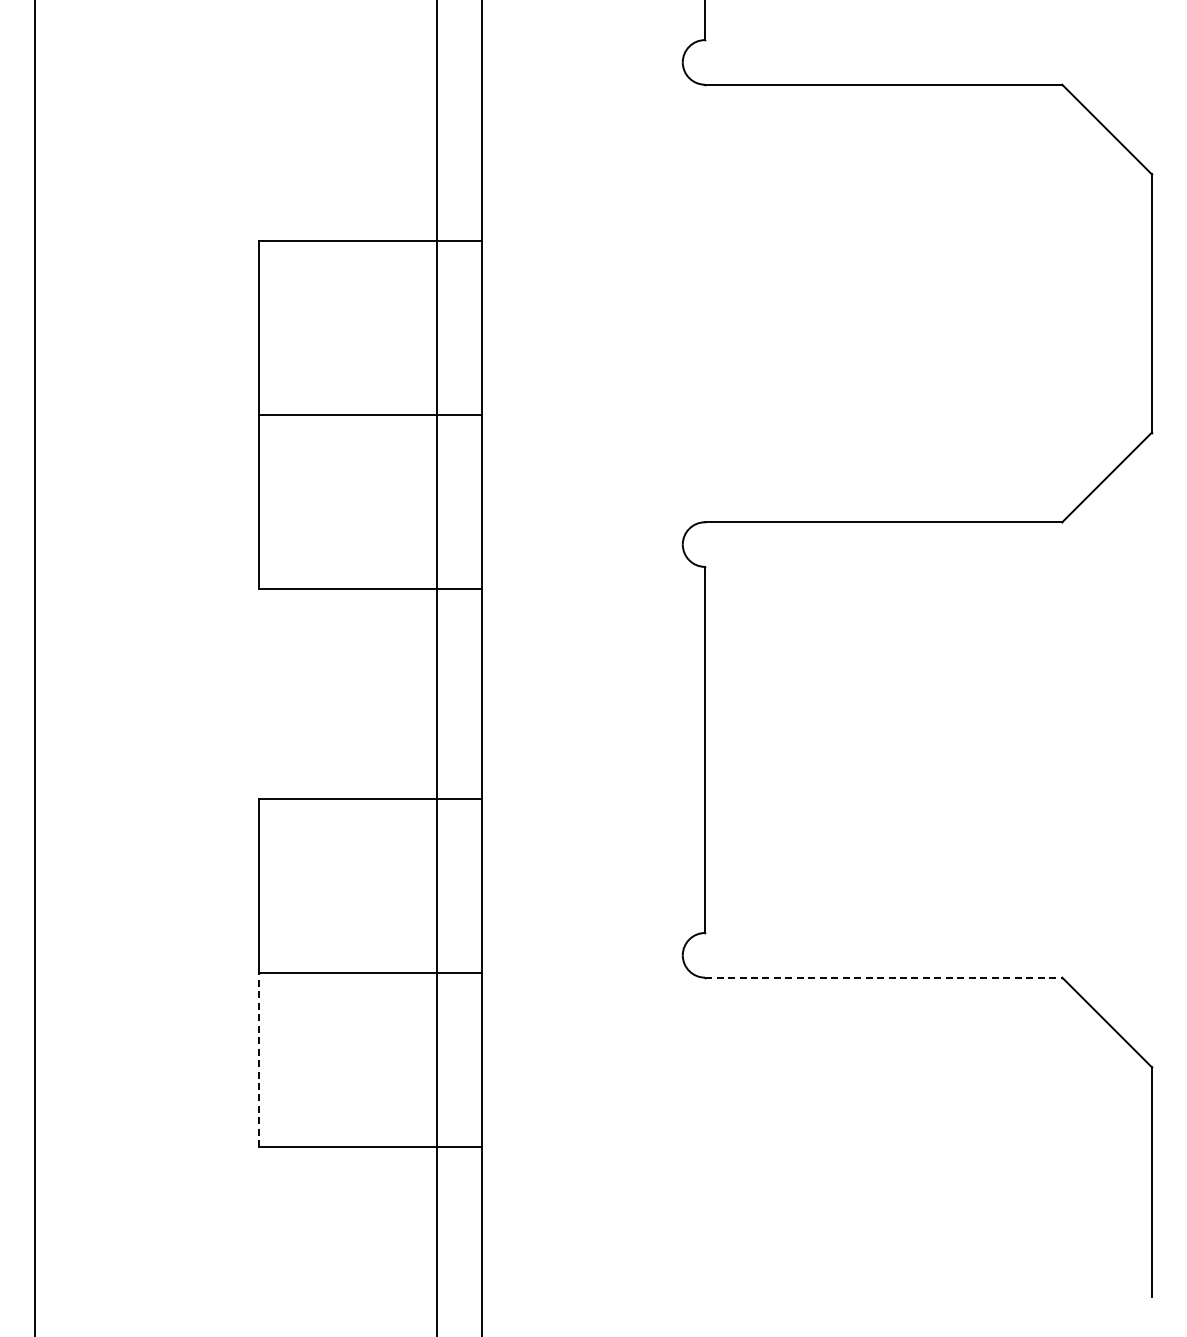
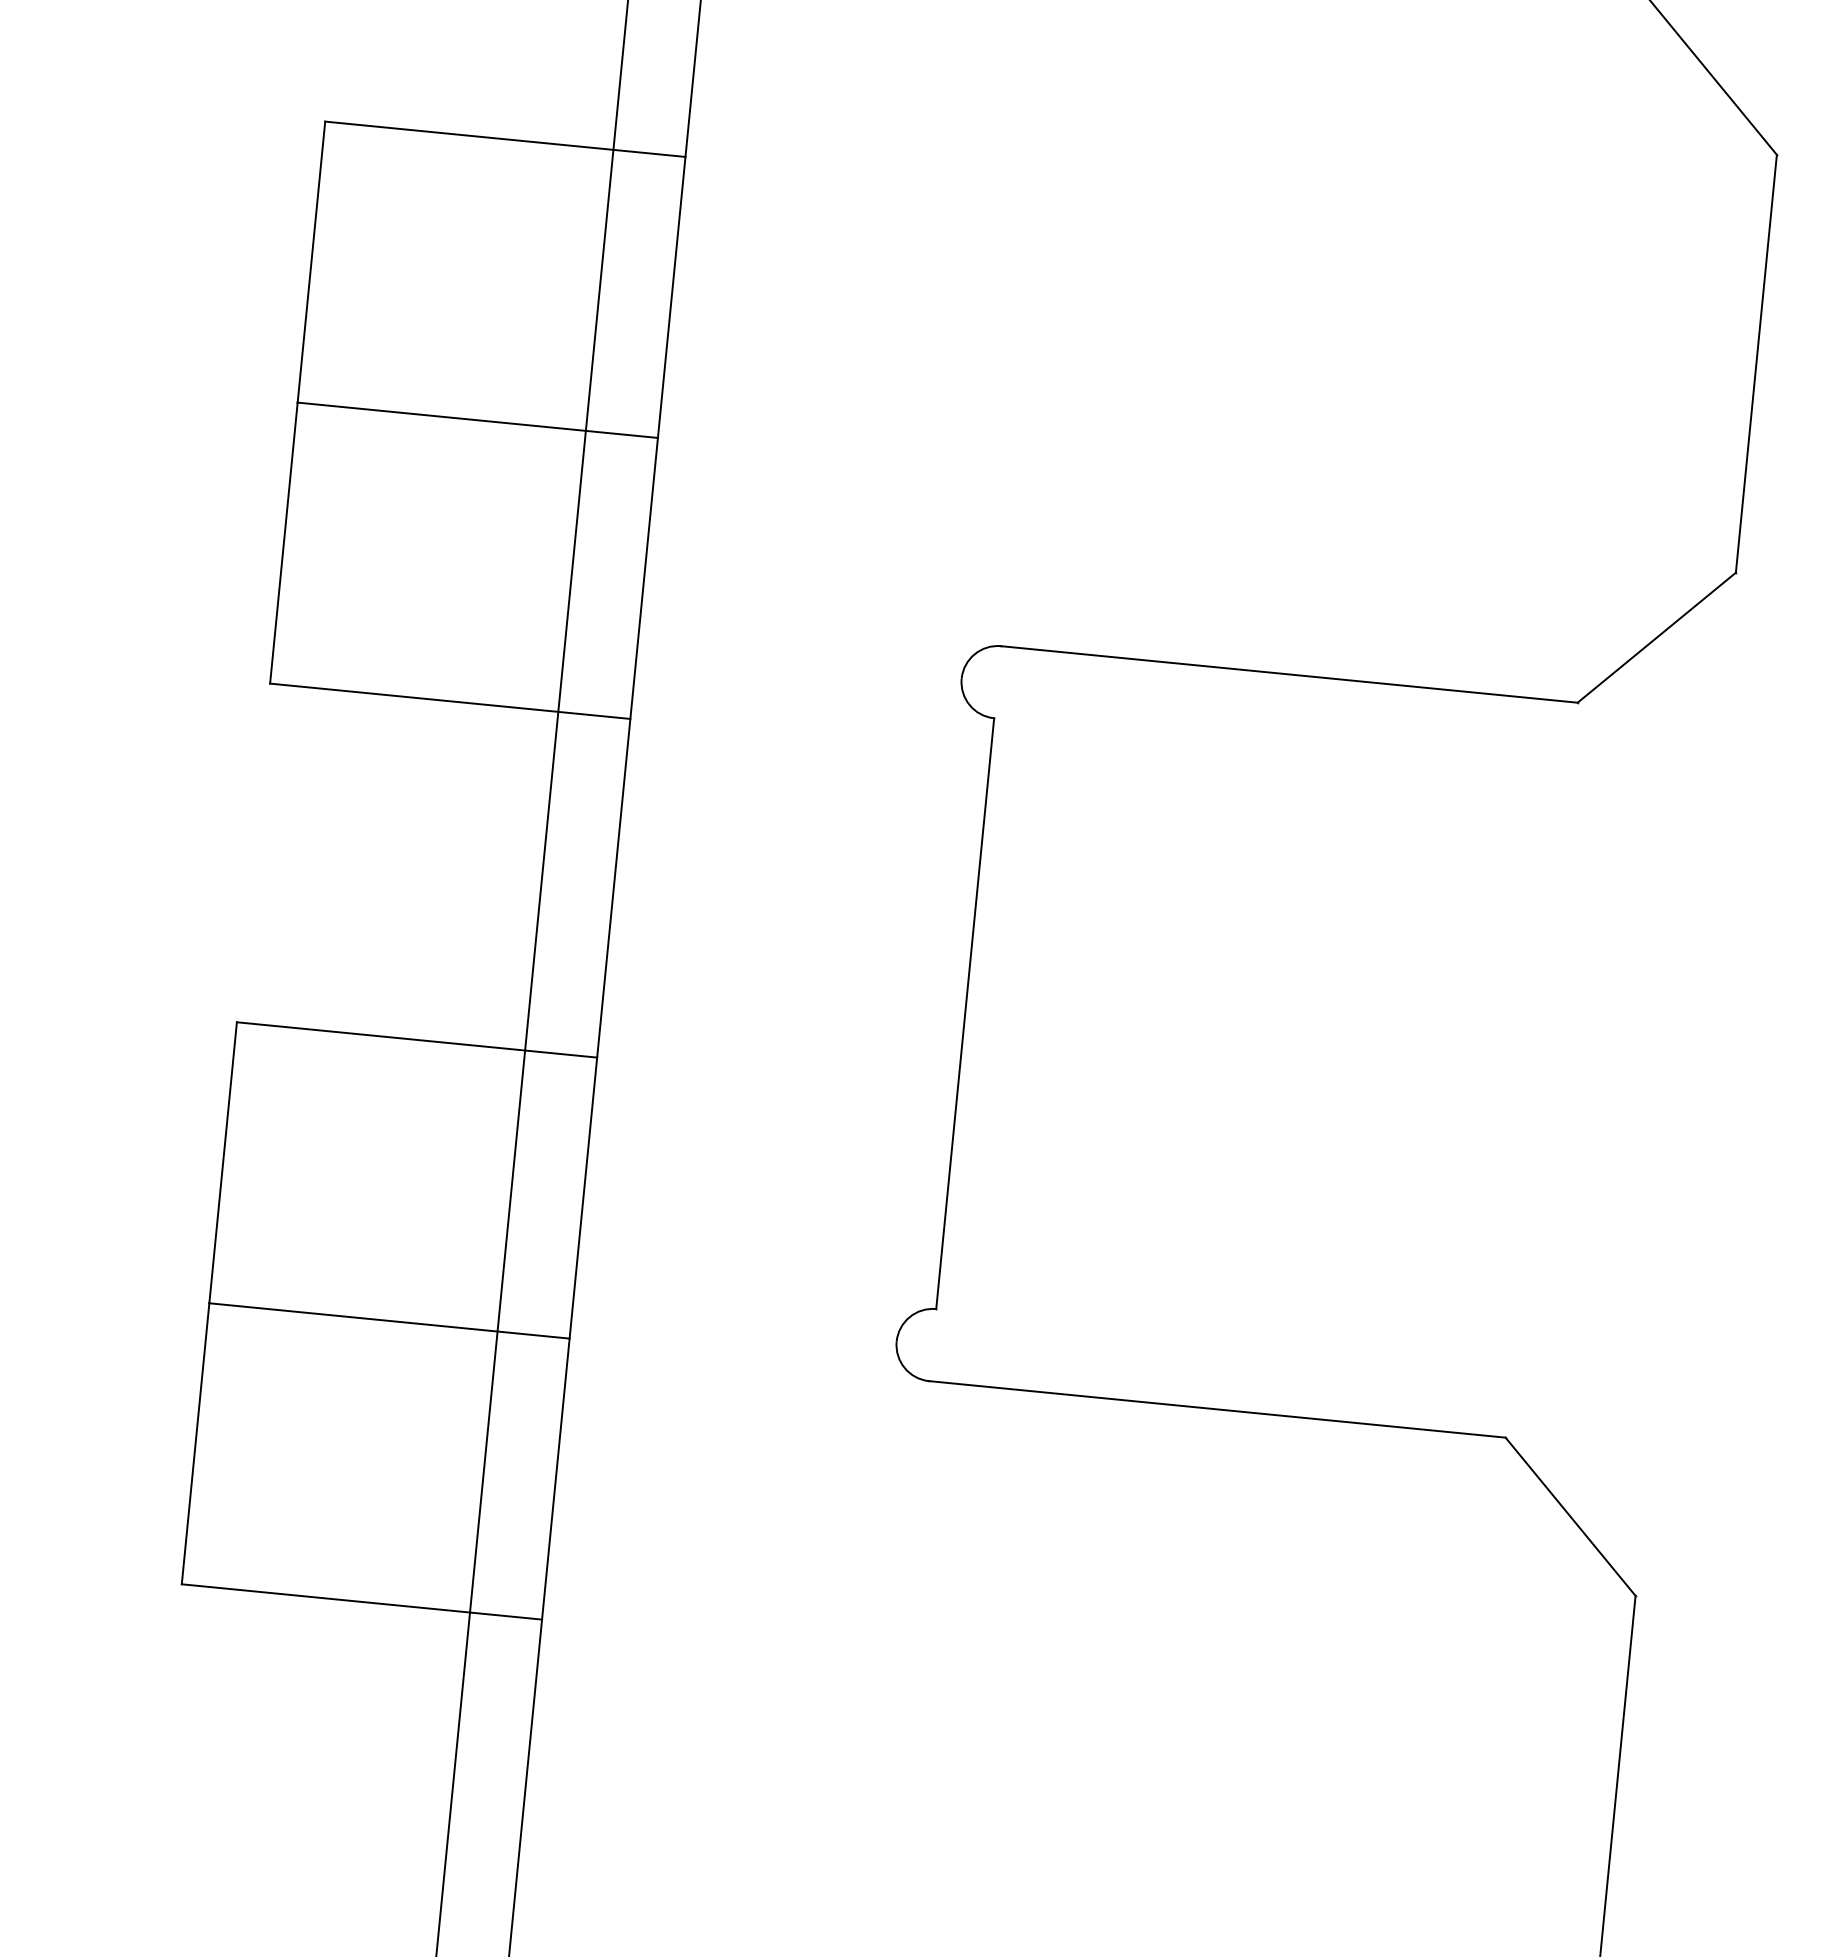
line: (883, 977) -> (1217, 1409), dashed -> solid
line: (258, 1059) -> (195, 1442), dashed -> solid

